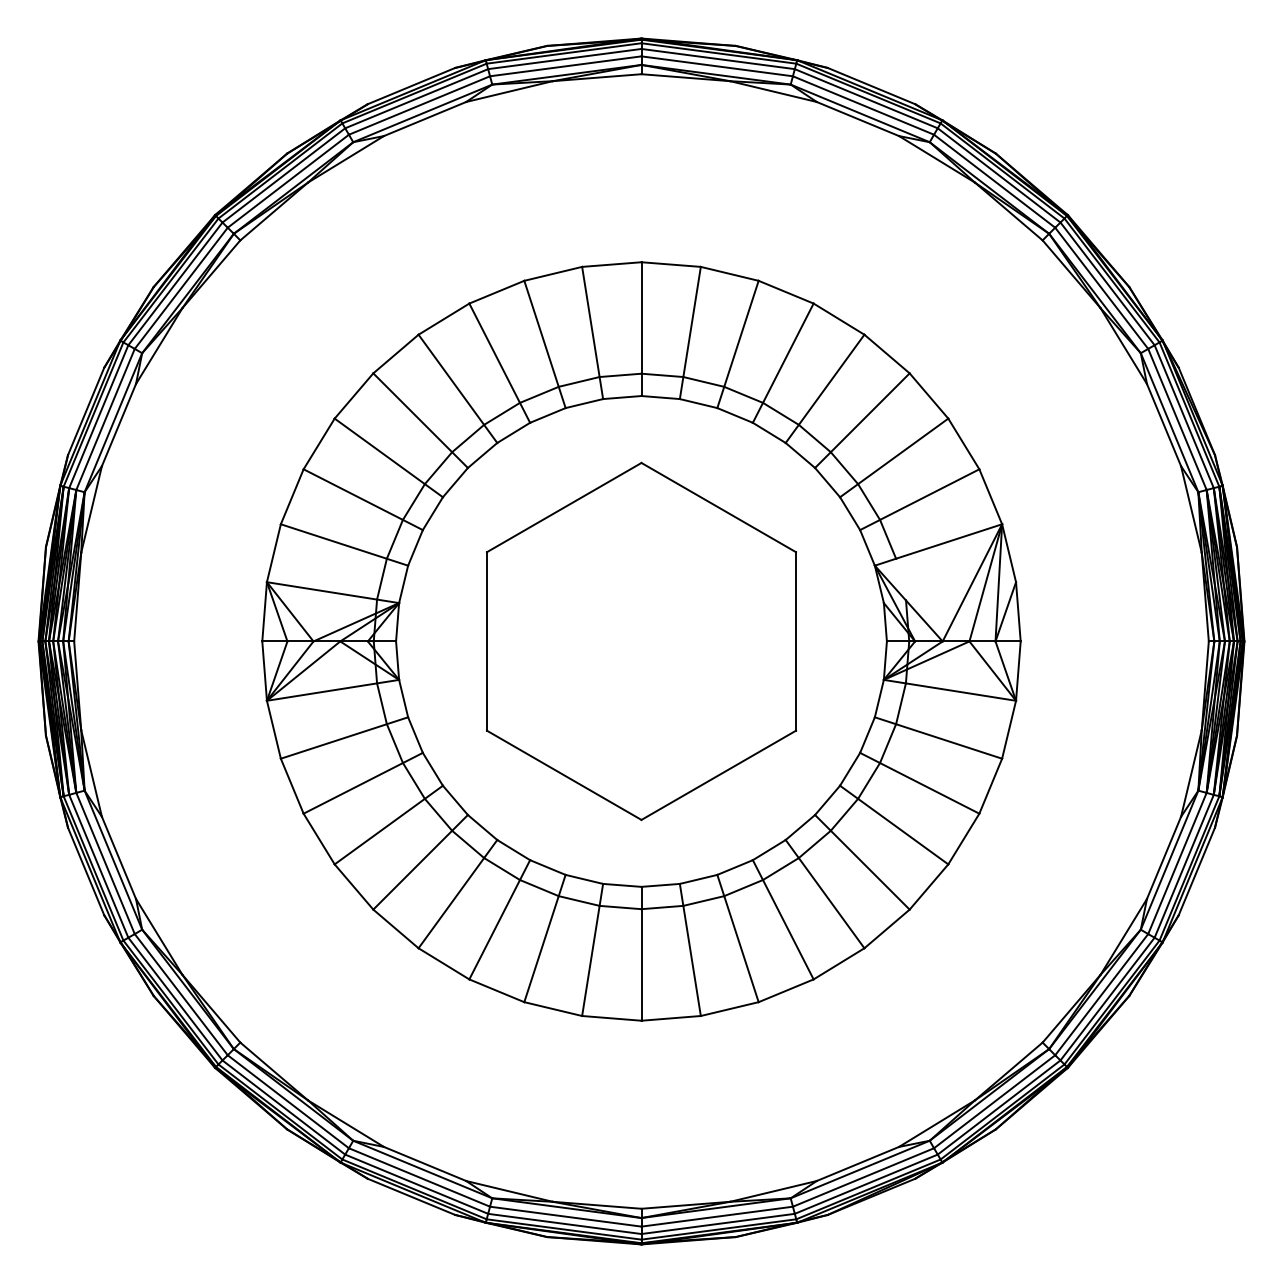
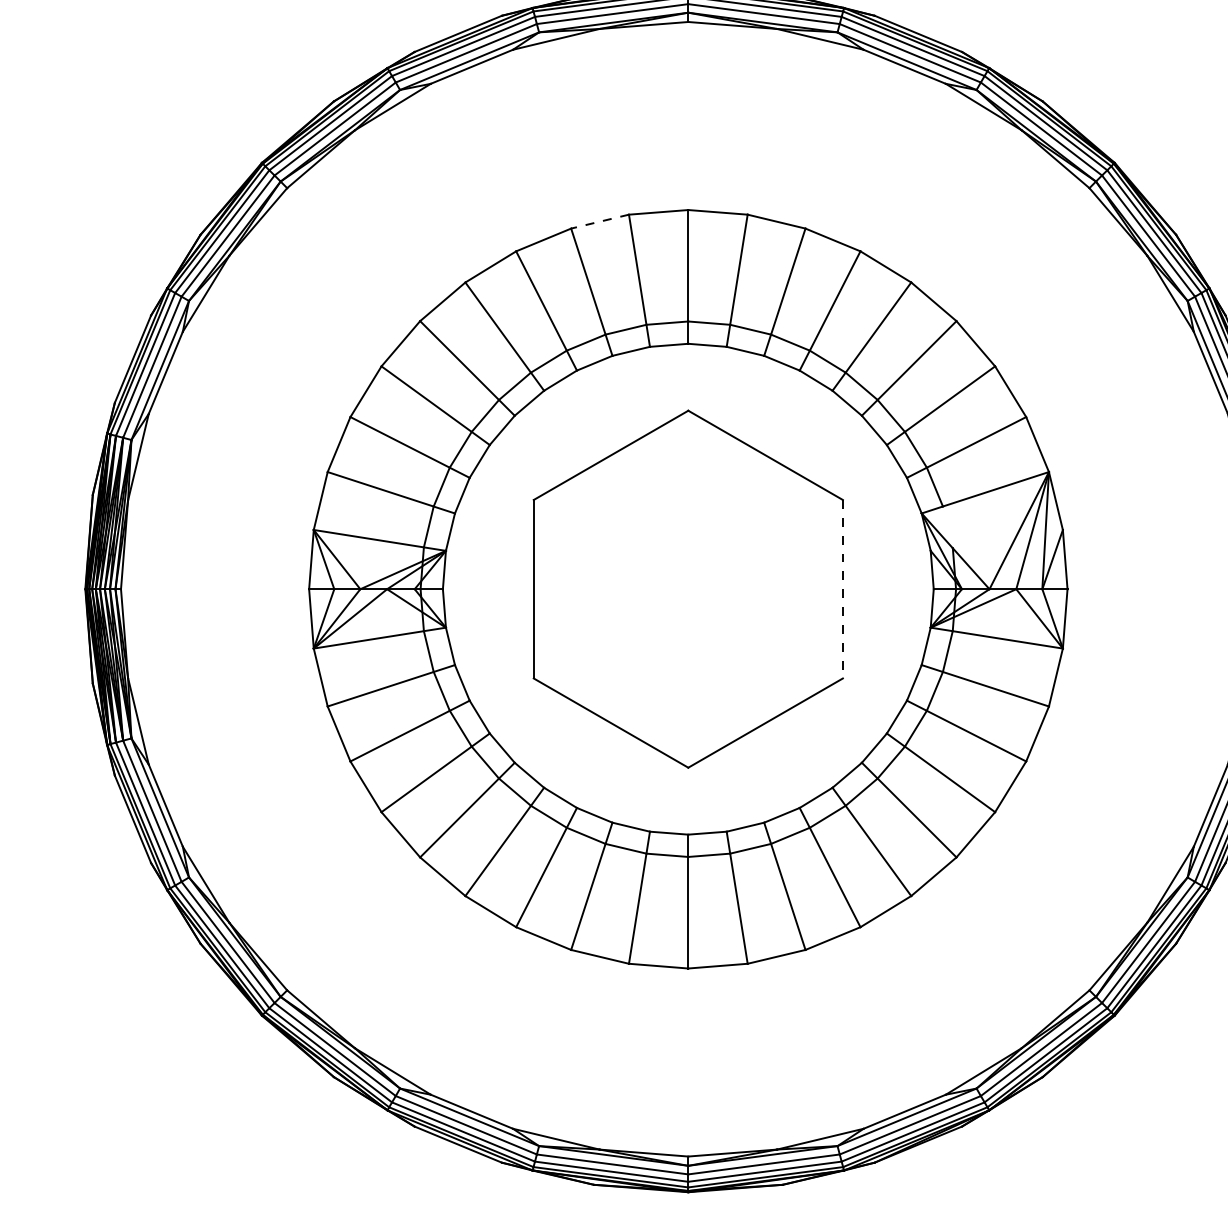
line: (553, 273) -> (600, 221), solid -> dashed
line: (796, 641) -> (843, 589), solid -> dashed

